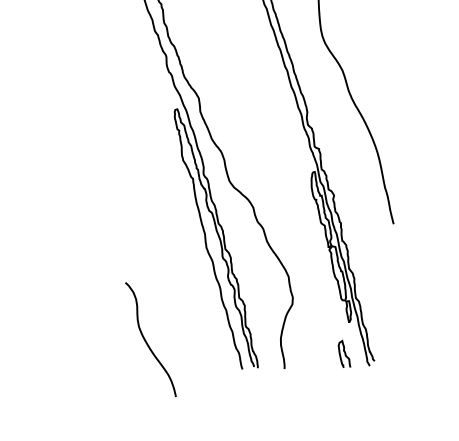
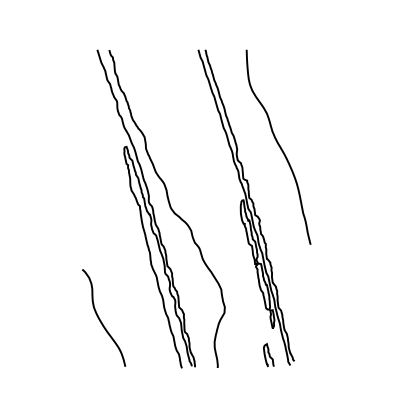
curve: (147, 342) -> (101, 320), moved

